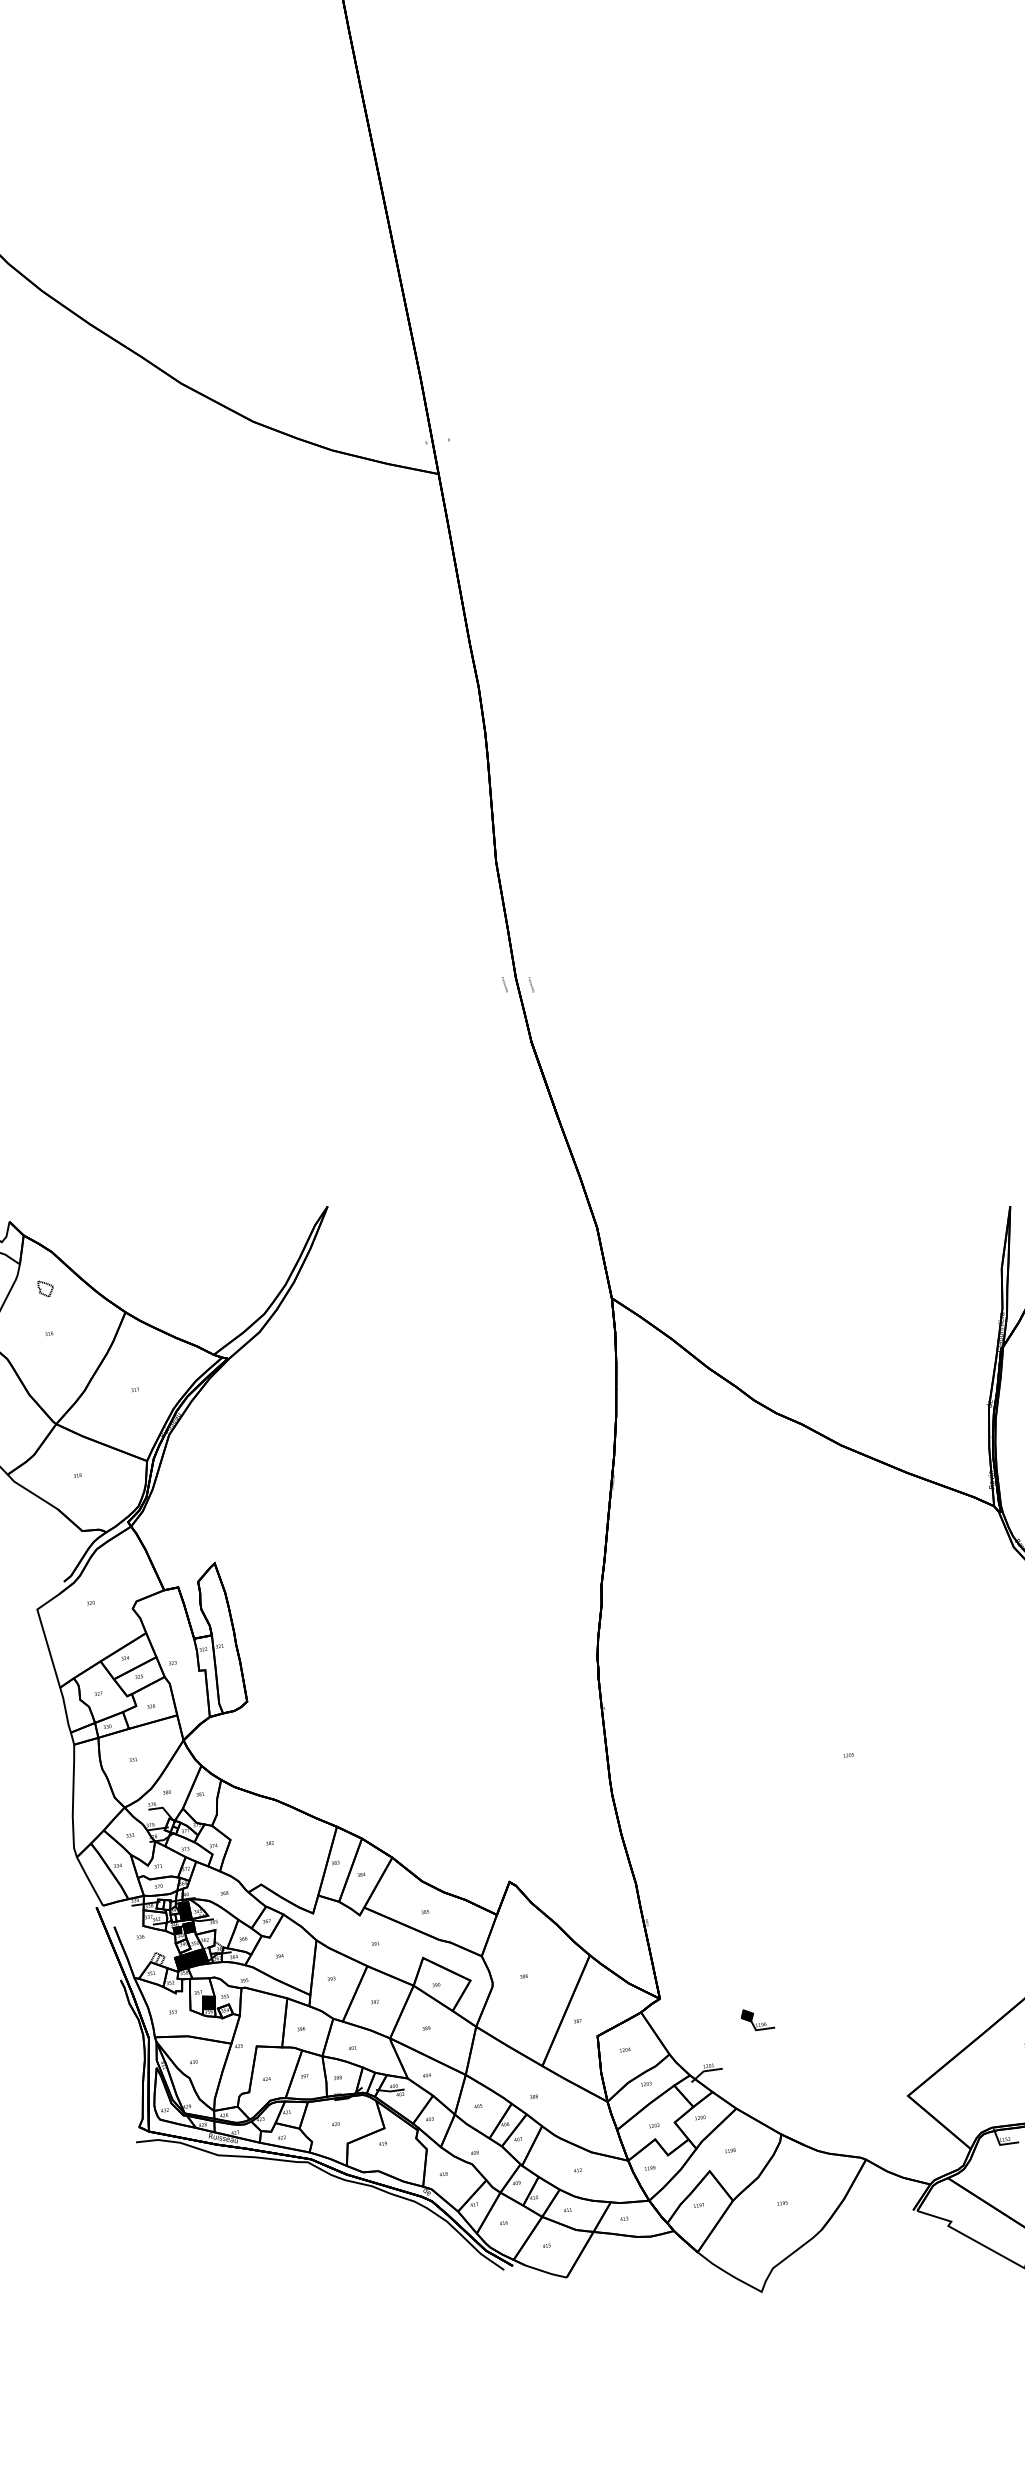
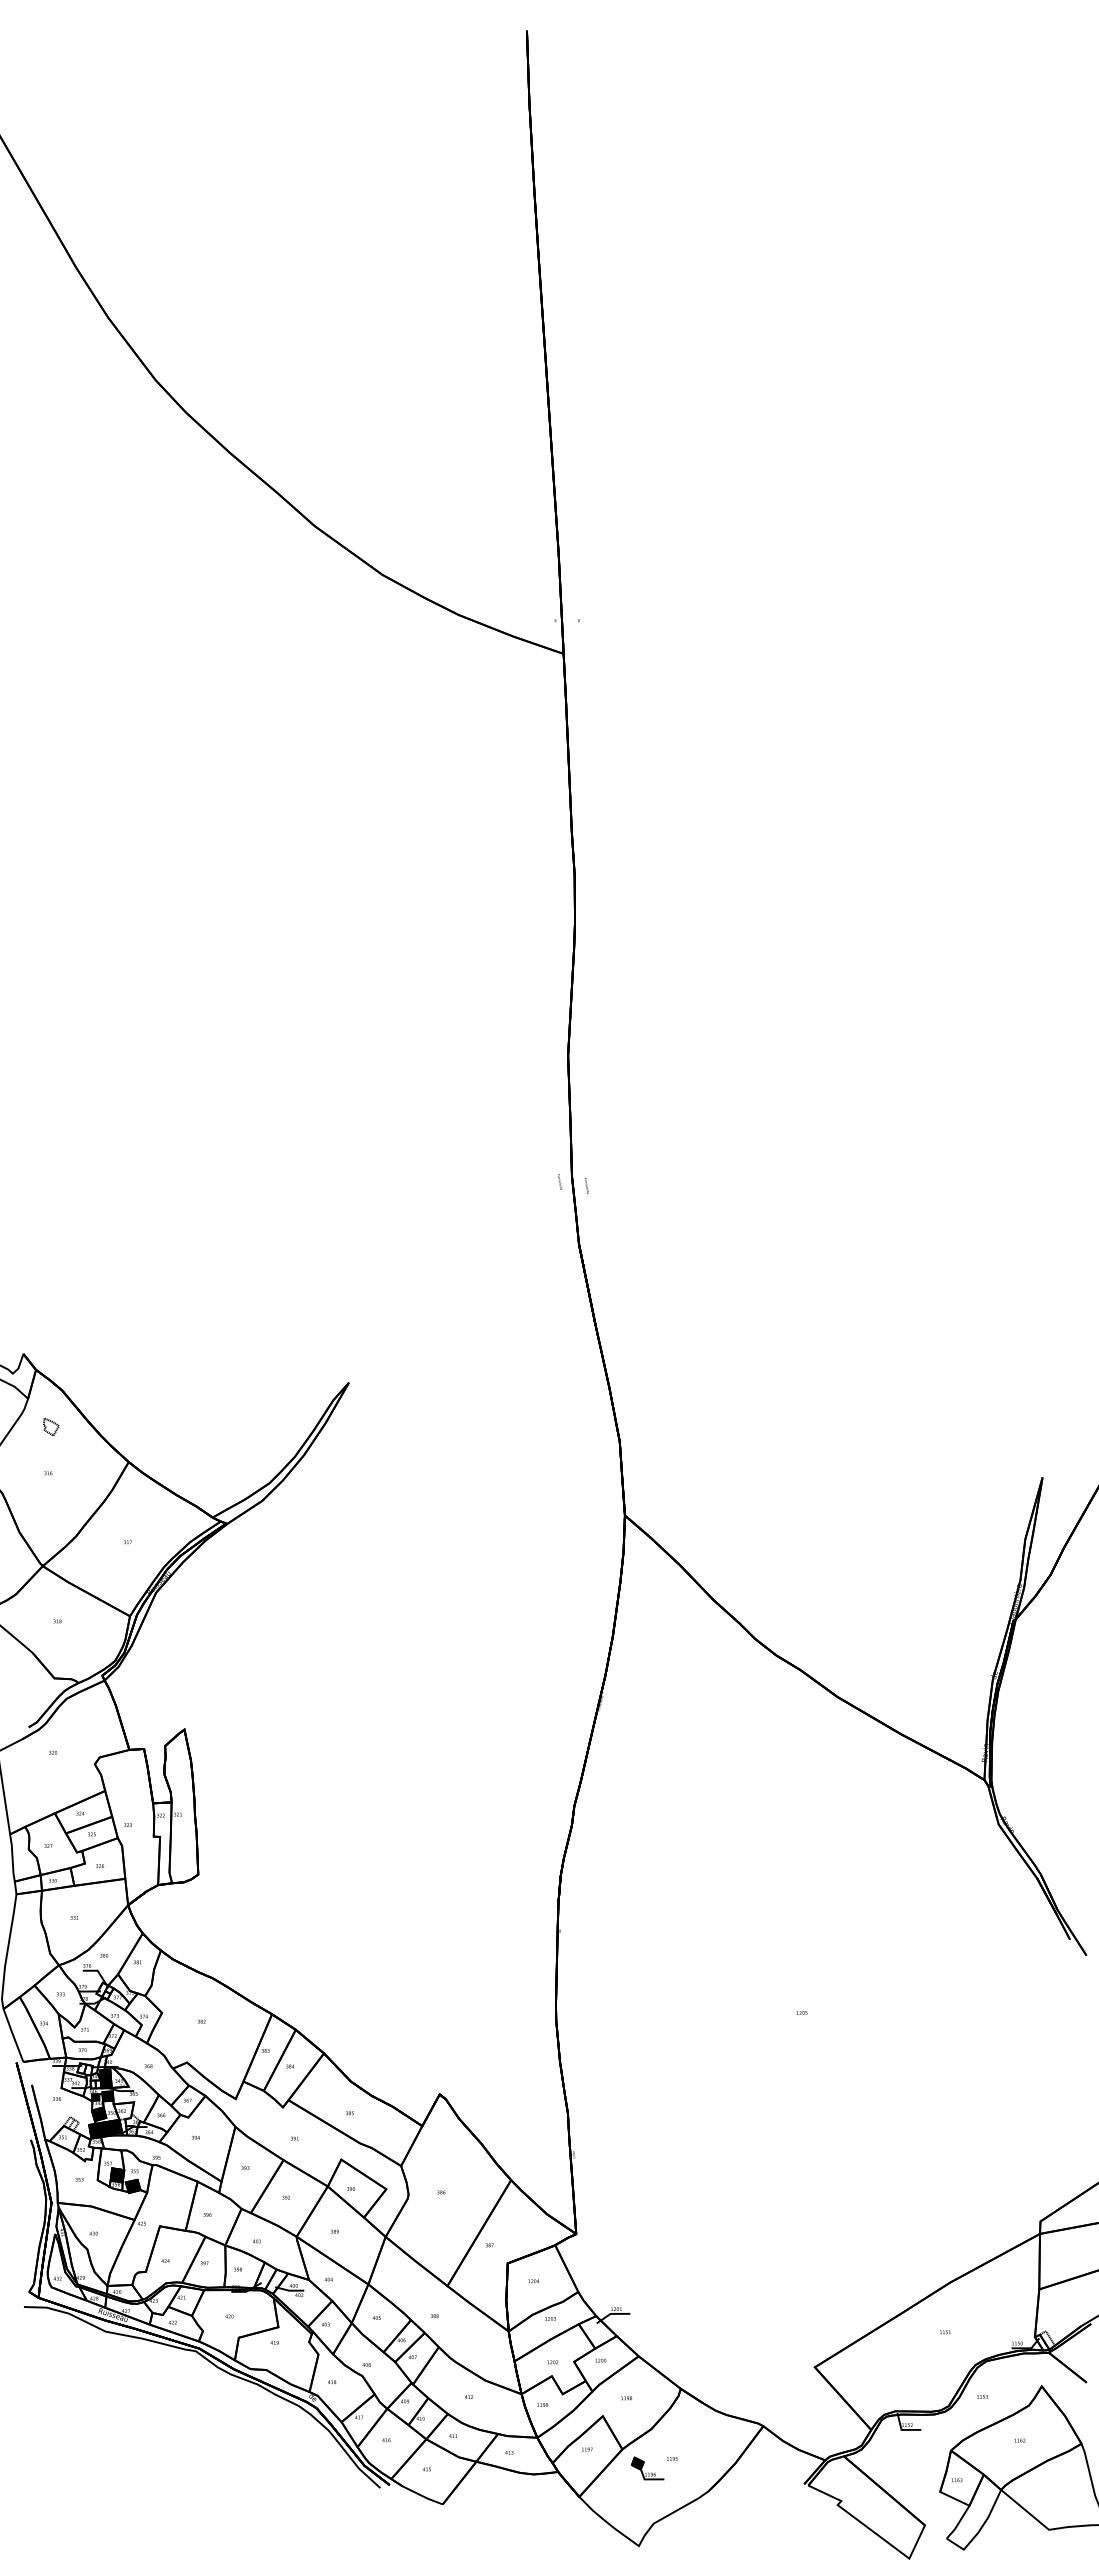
fill: (182, 1946) -> (98, 2114), added
fill: (224, 2011) -> (132, 2186), added
part: (757, 2019) -> (647, 2468), moved

